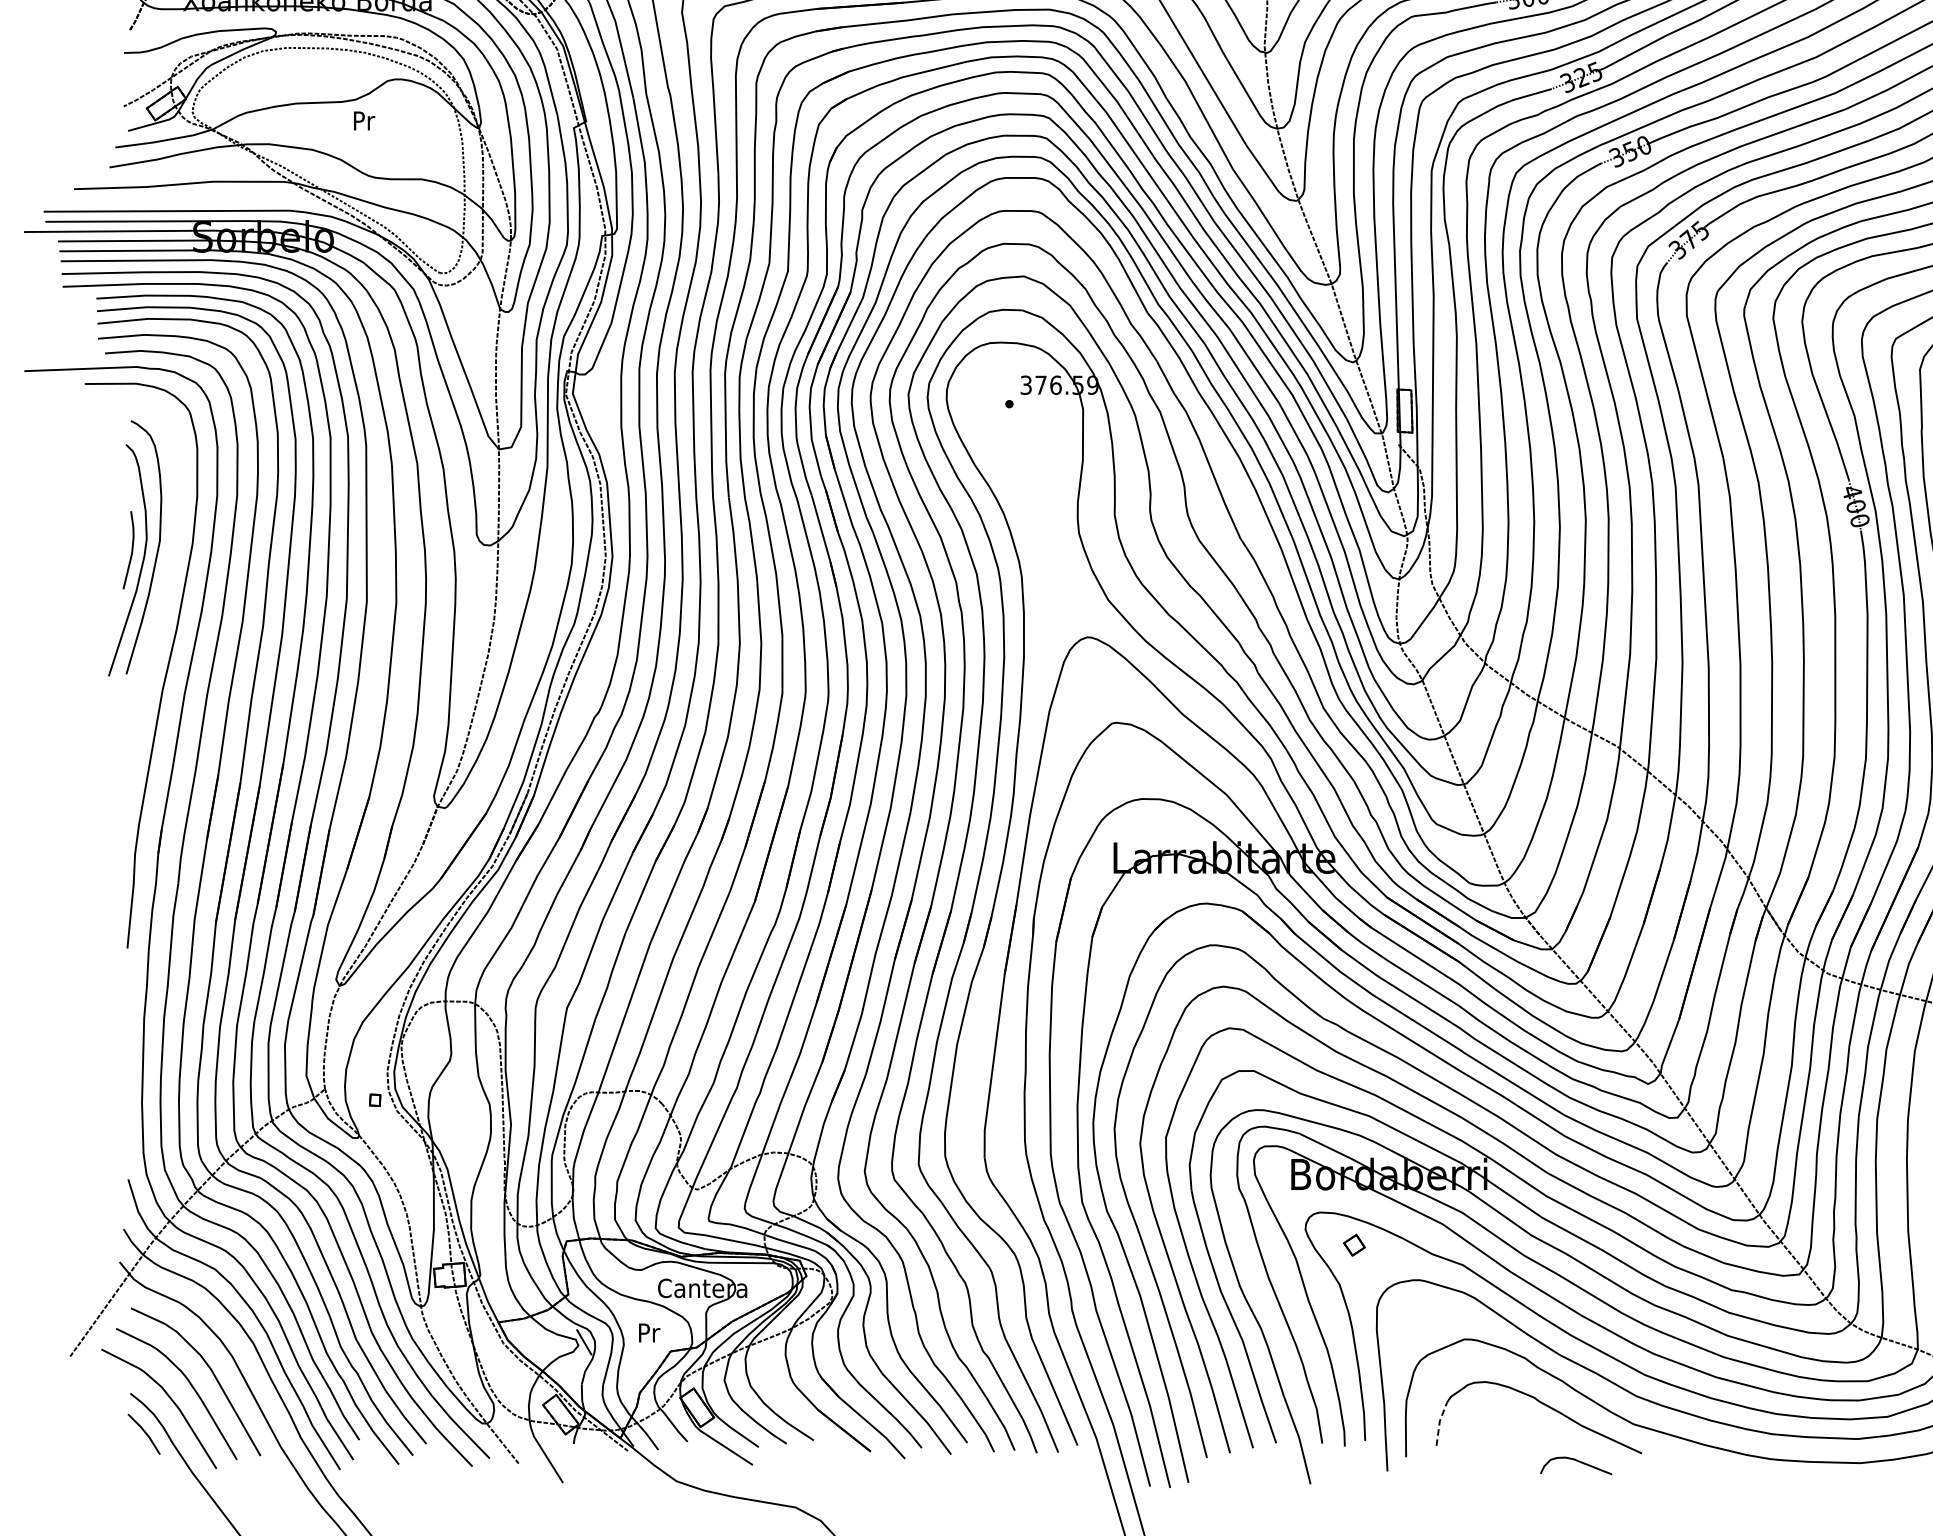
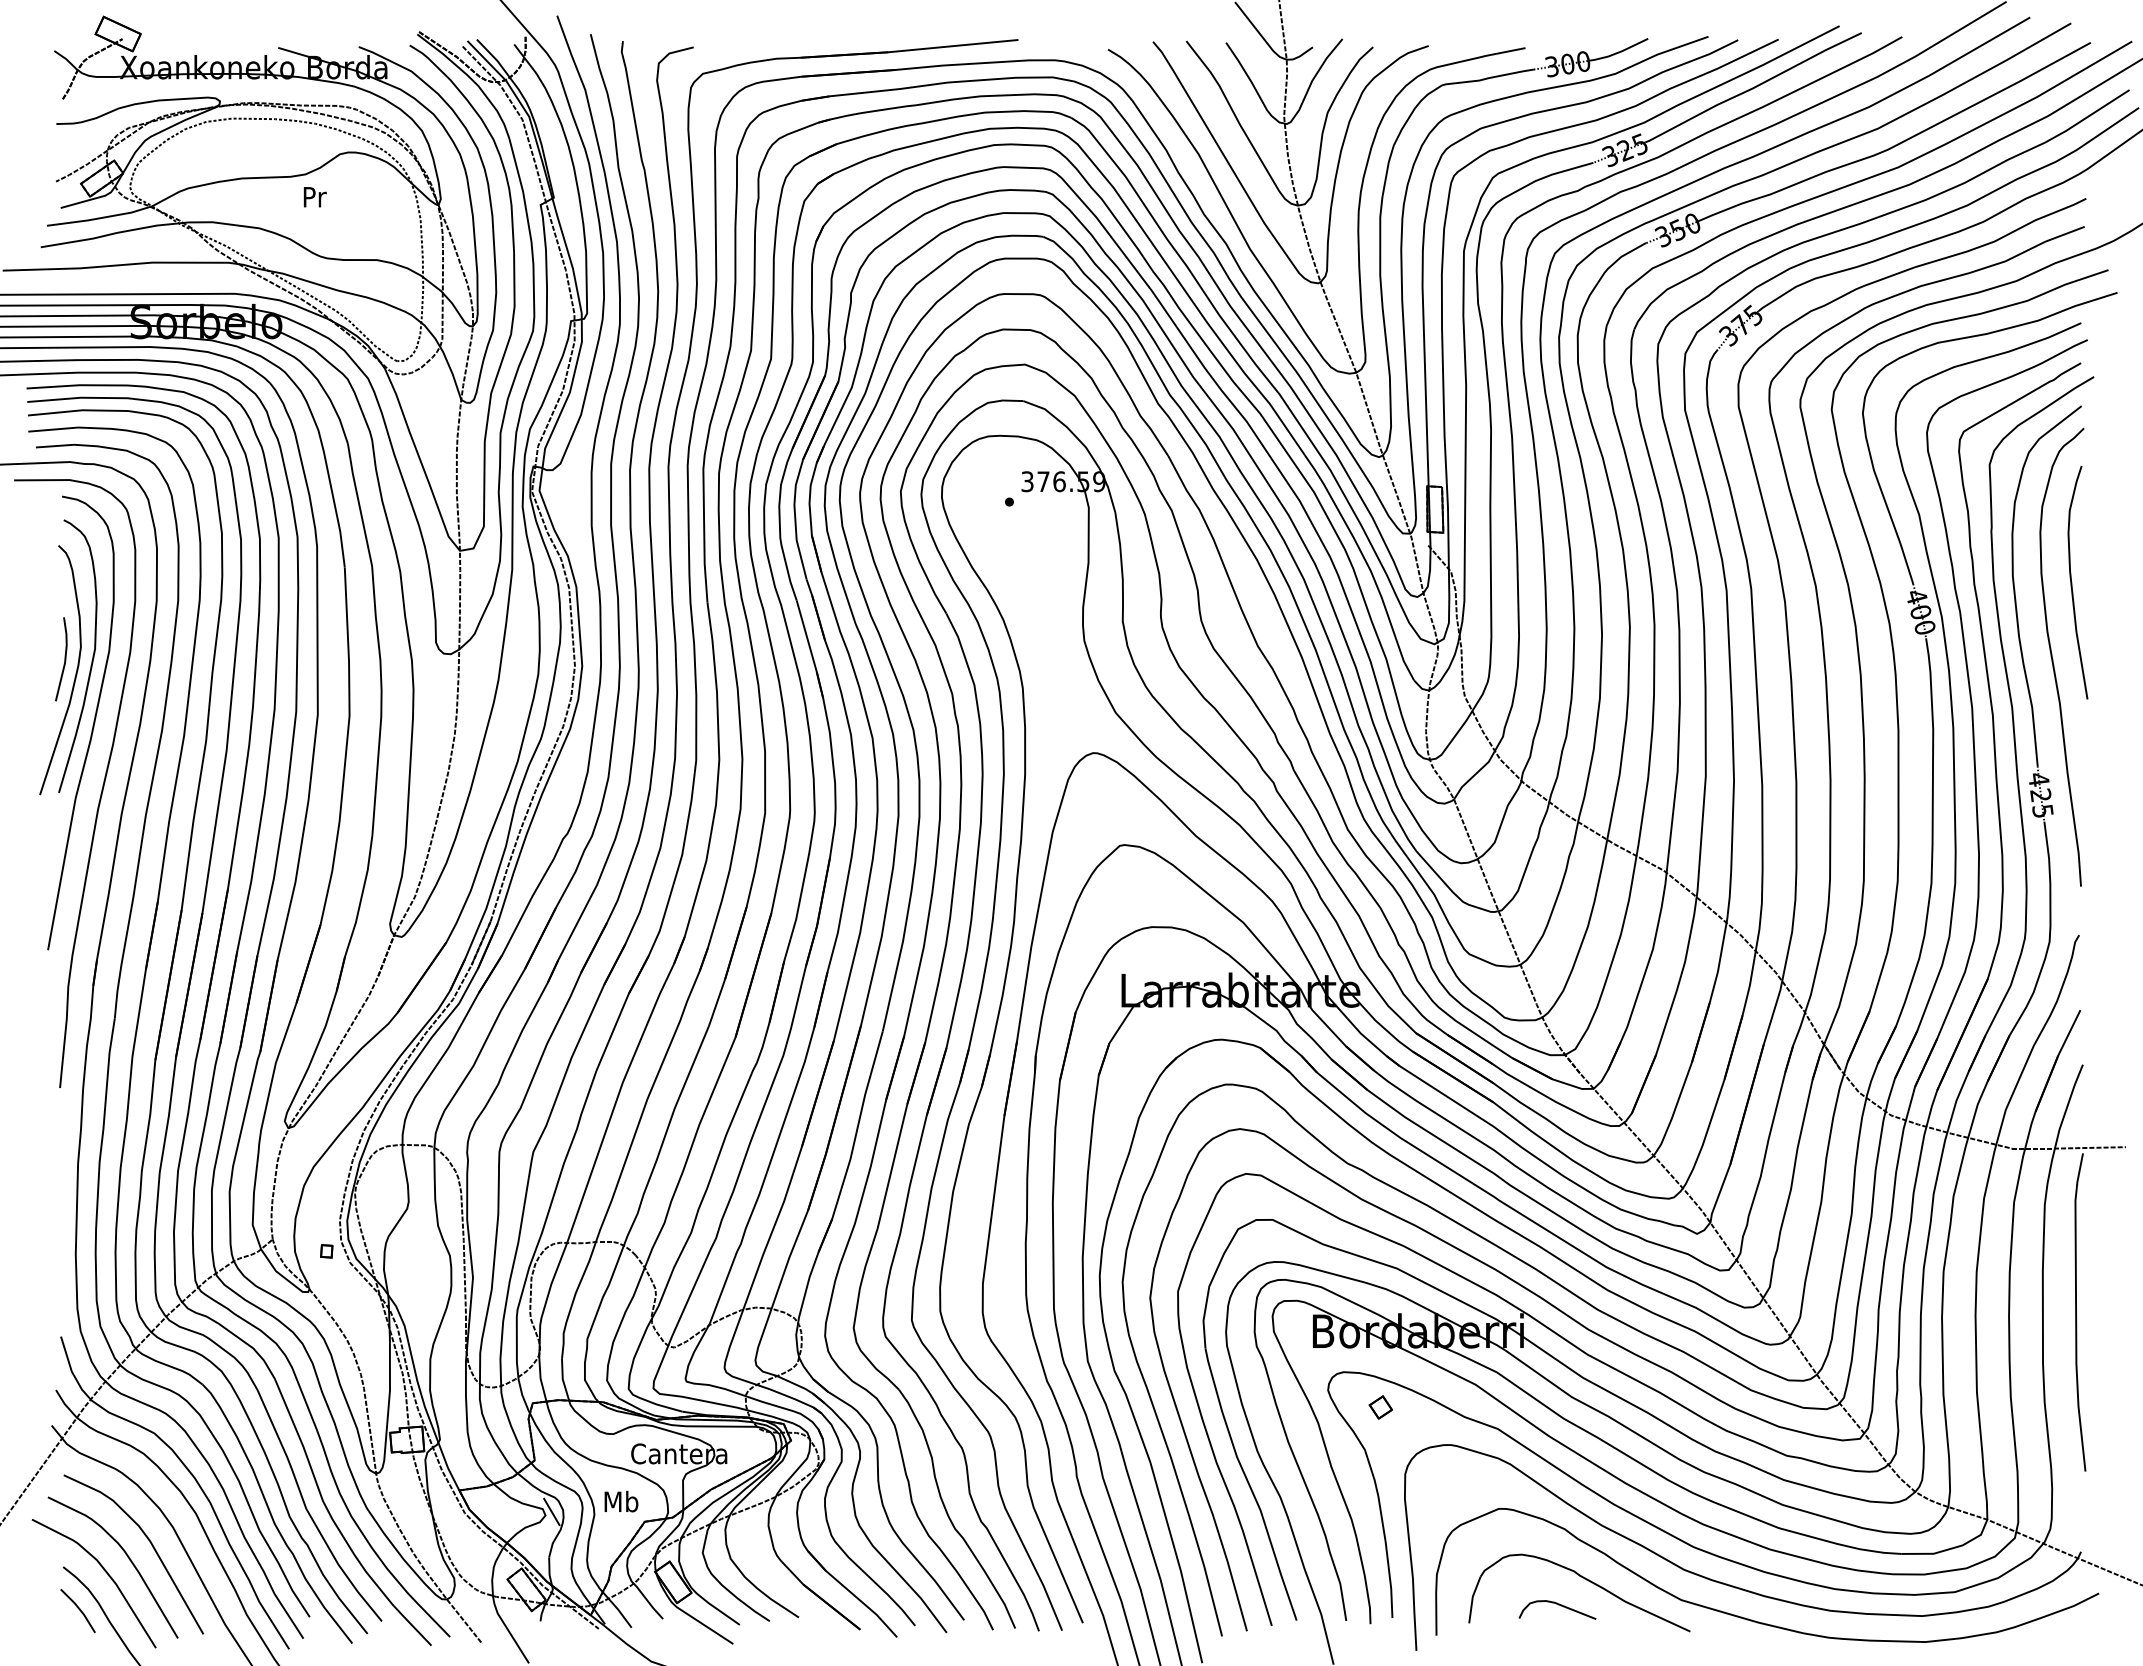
curve: (157, 611) -> (92, 725), added
text: (649, 1332) -> (621, 1501), Pr -> Mb
line: (1439, 1422) -> (1472, 1598), dashed -> solid
curve: (1577, 1461) -> (1558, 1605), moved

